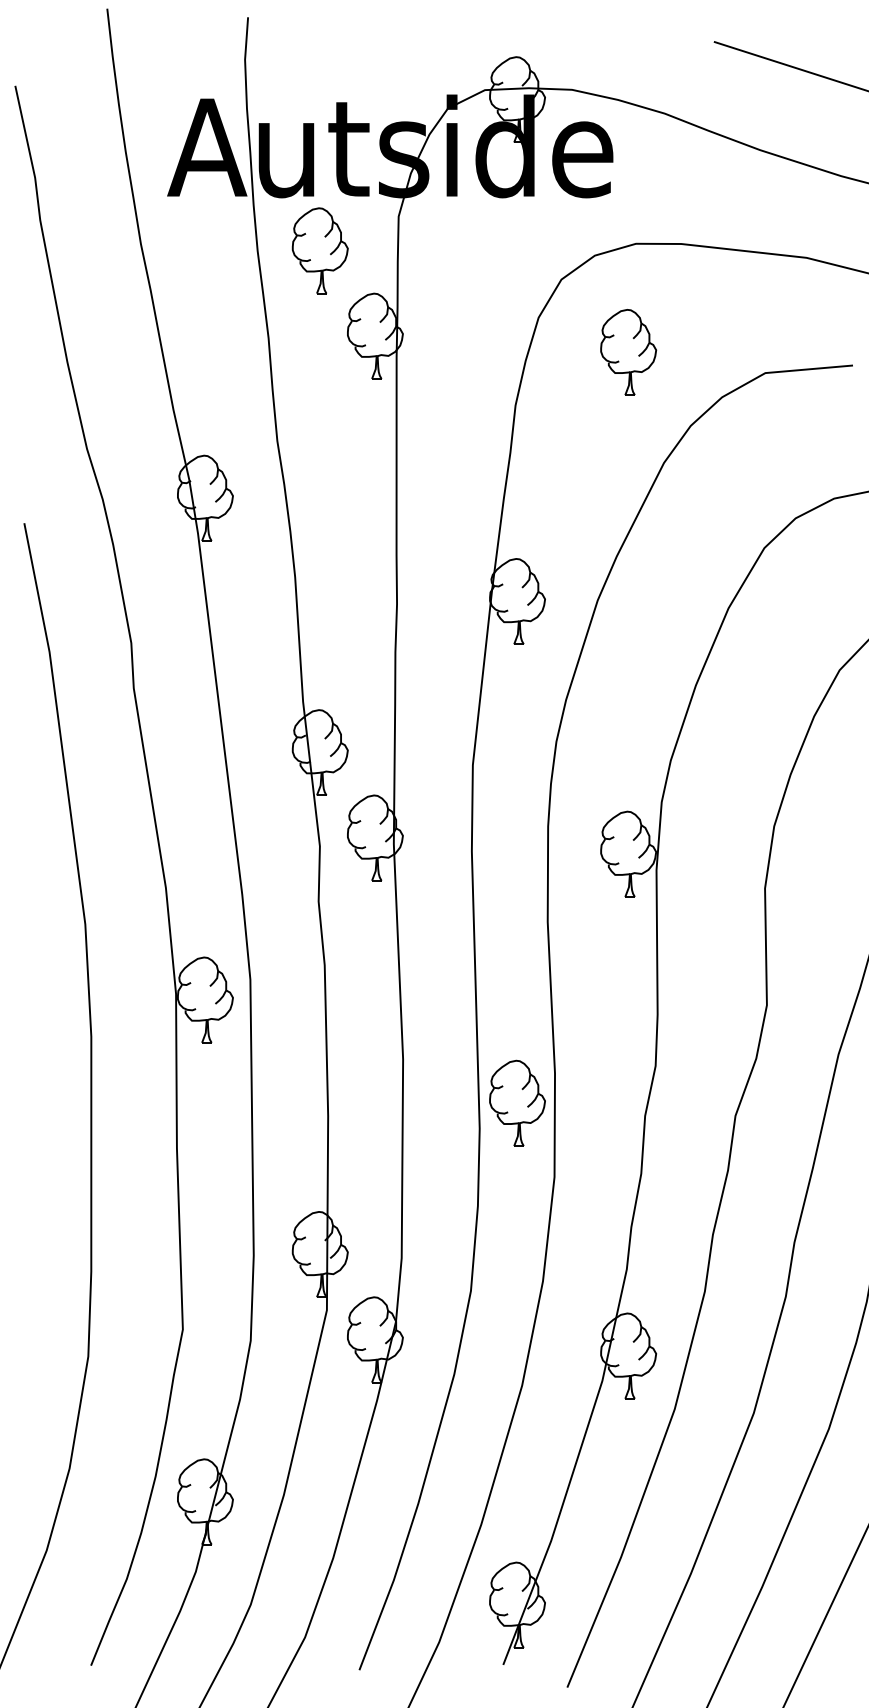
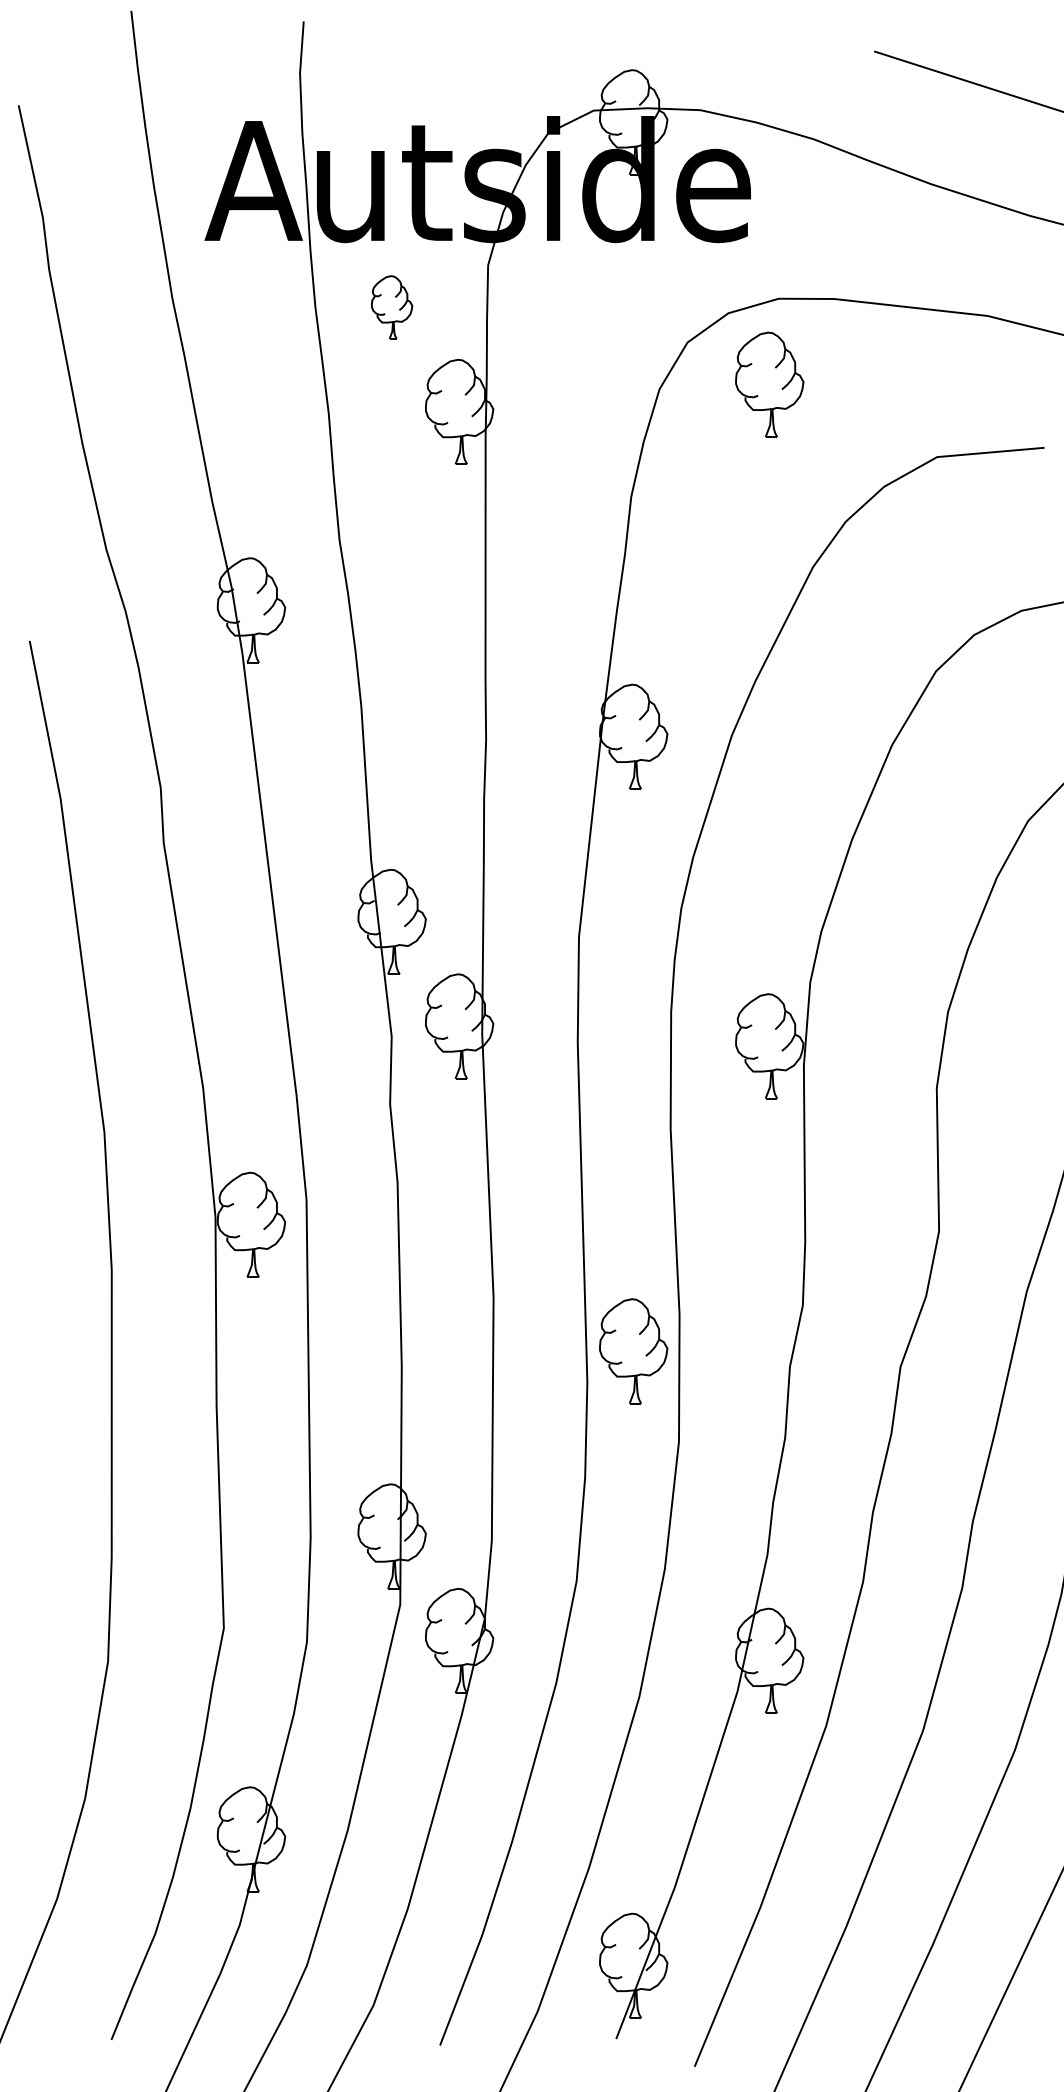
part: (319, 250) -> (391, 307), size x0.6
part: (628, 352) -> (769, 384), moved

